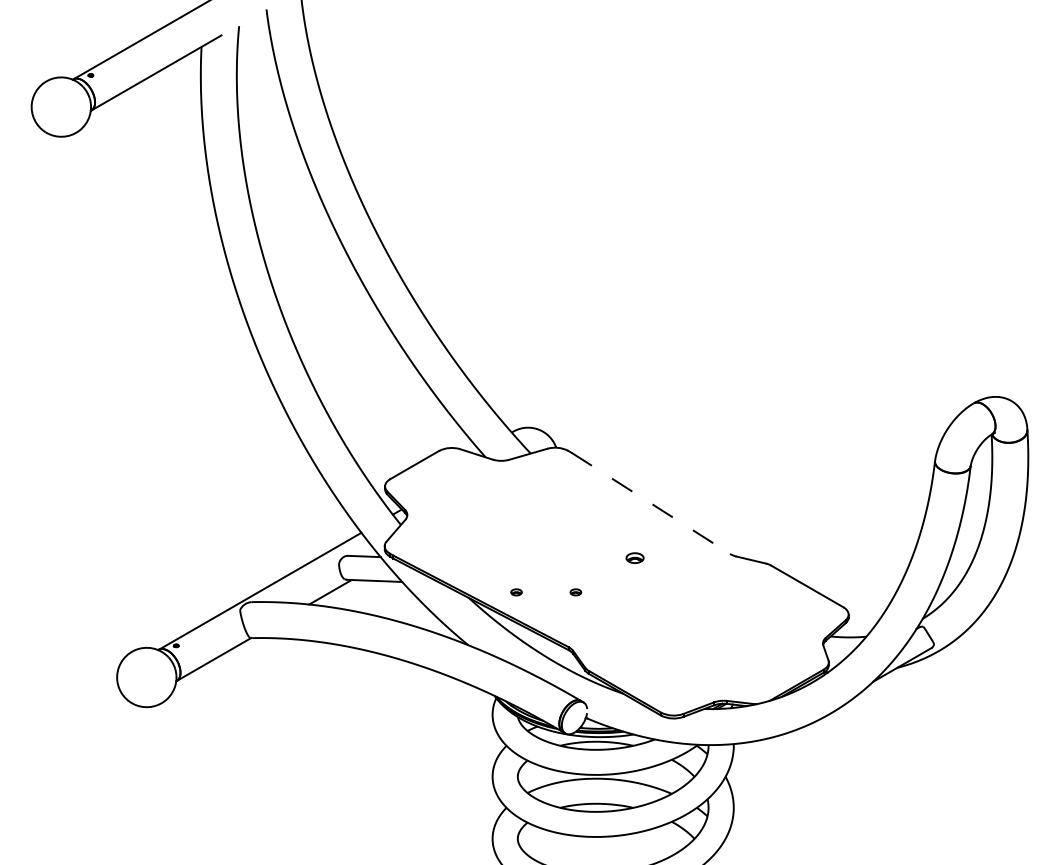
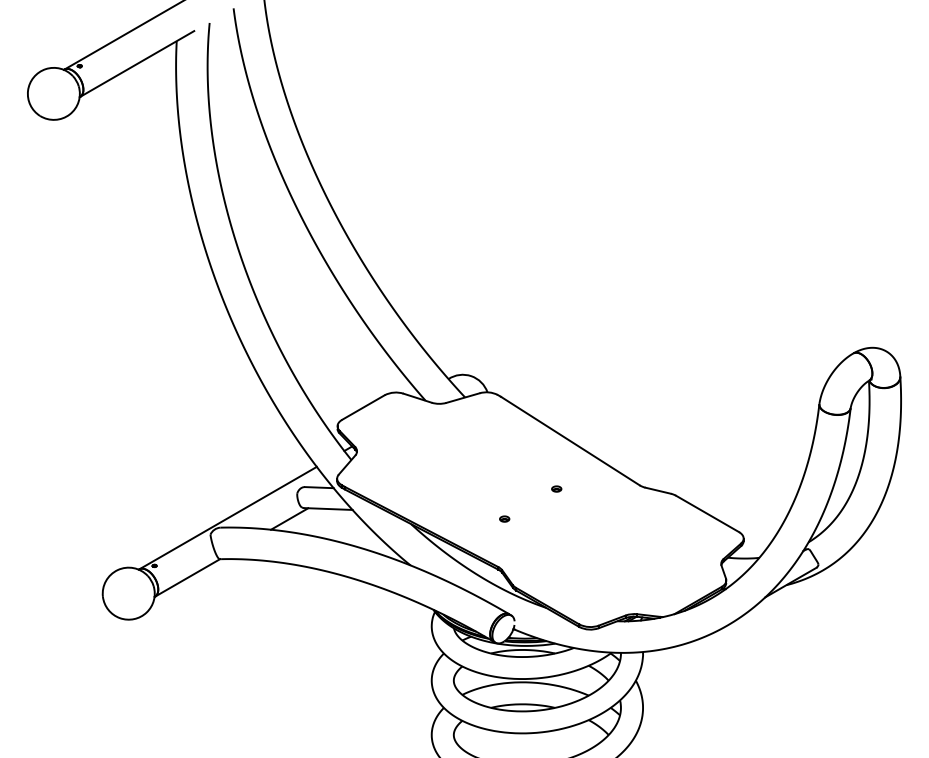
line: (650, 503) -> (570, 441), dashed -> solid
part: (634, 557) -> (556, 488), size x0.62
part: (516, 591) -> (452, 518), removed

